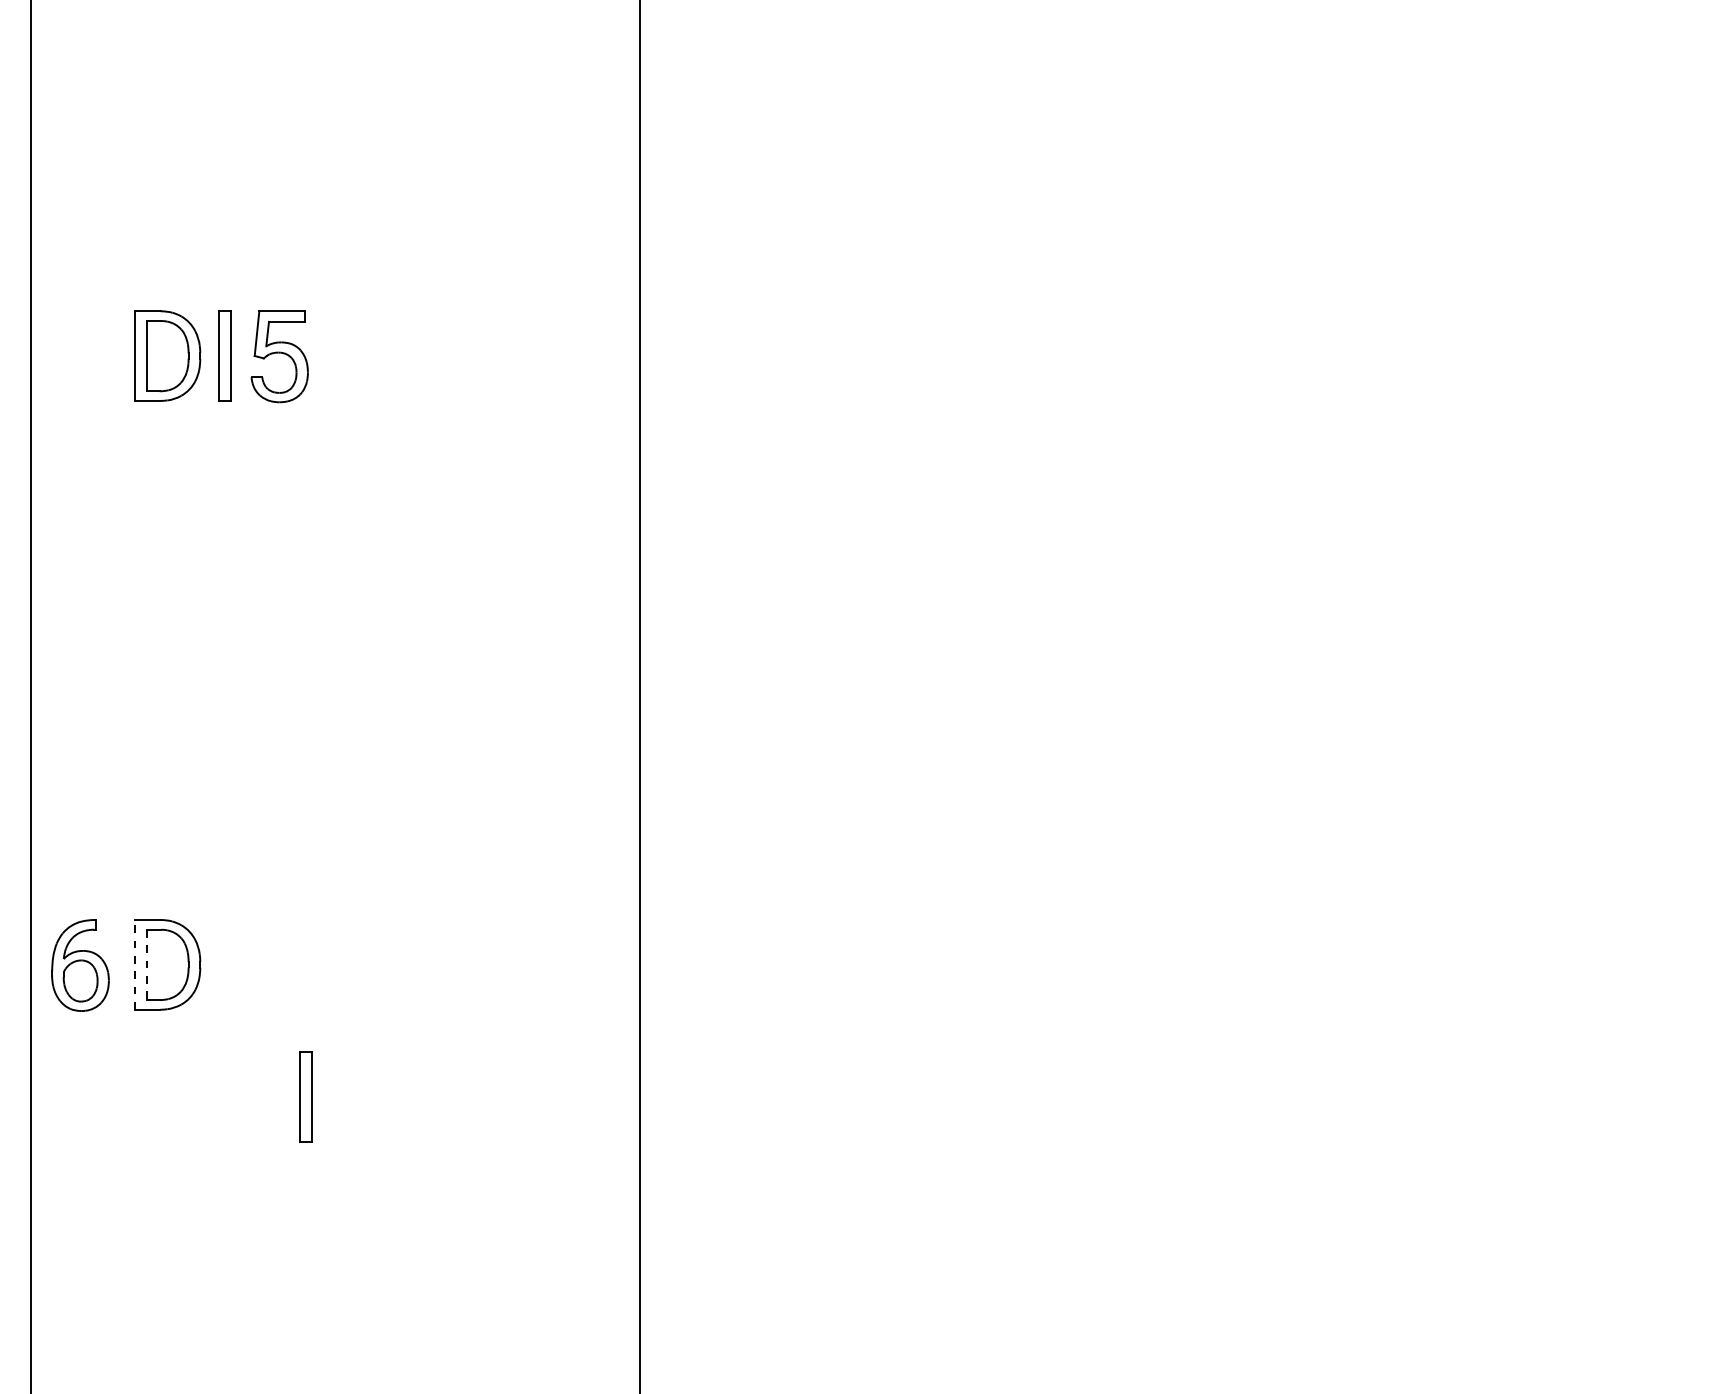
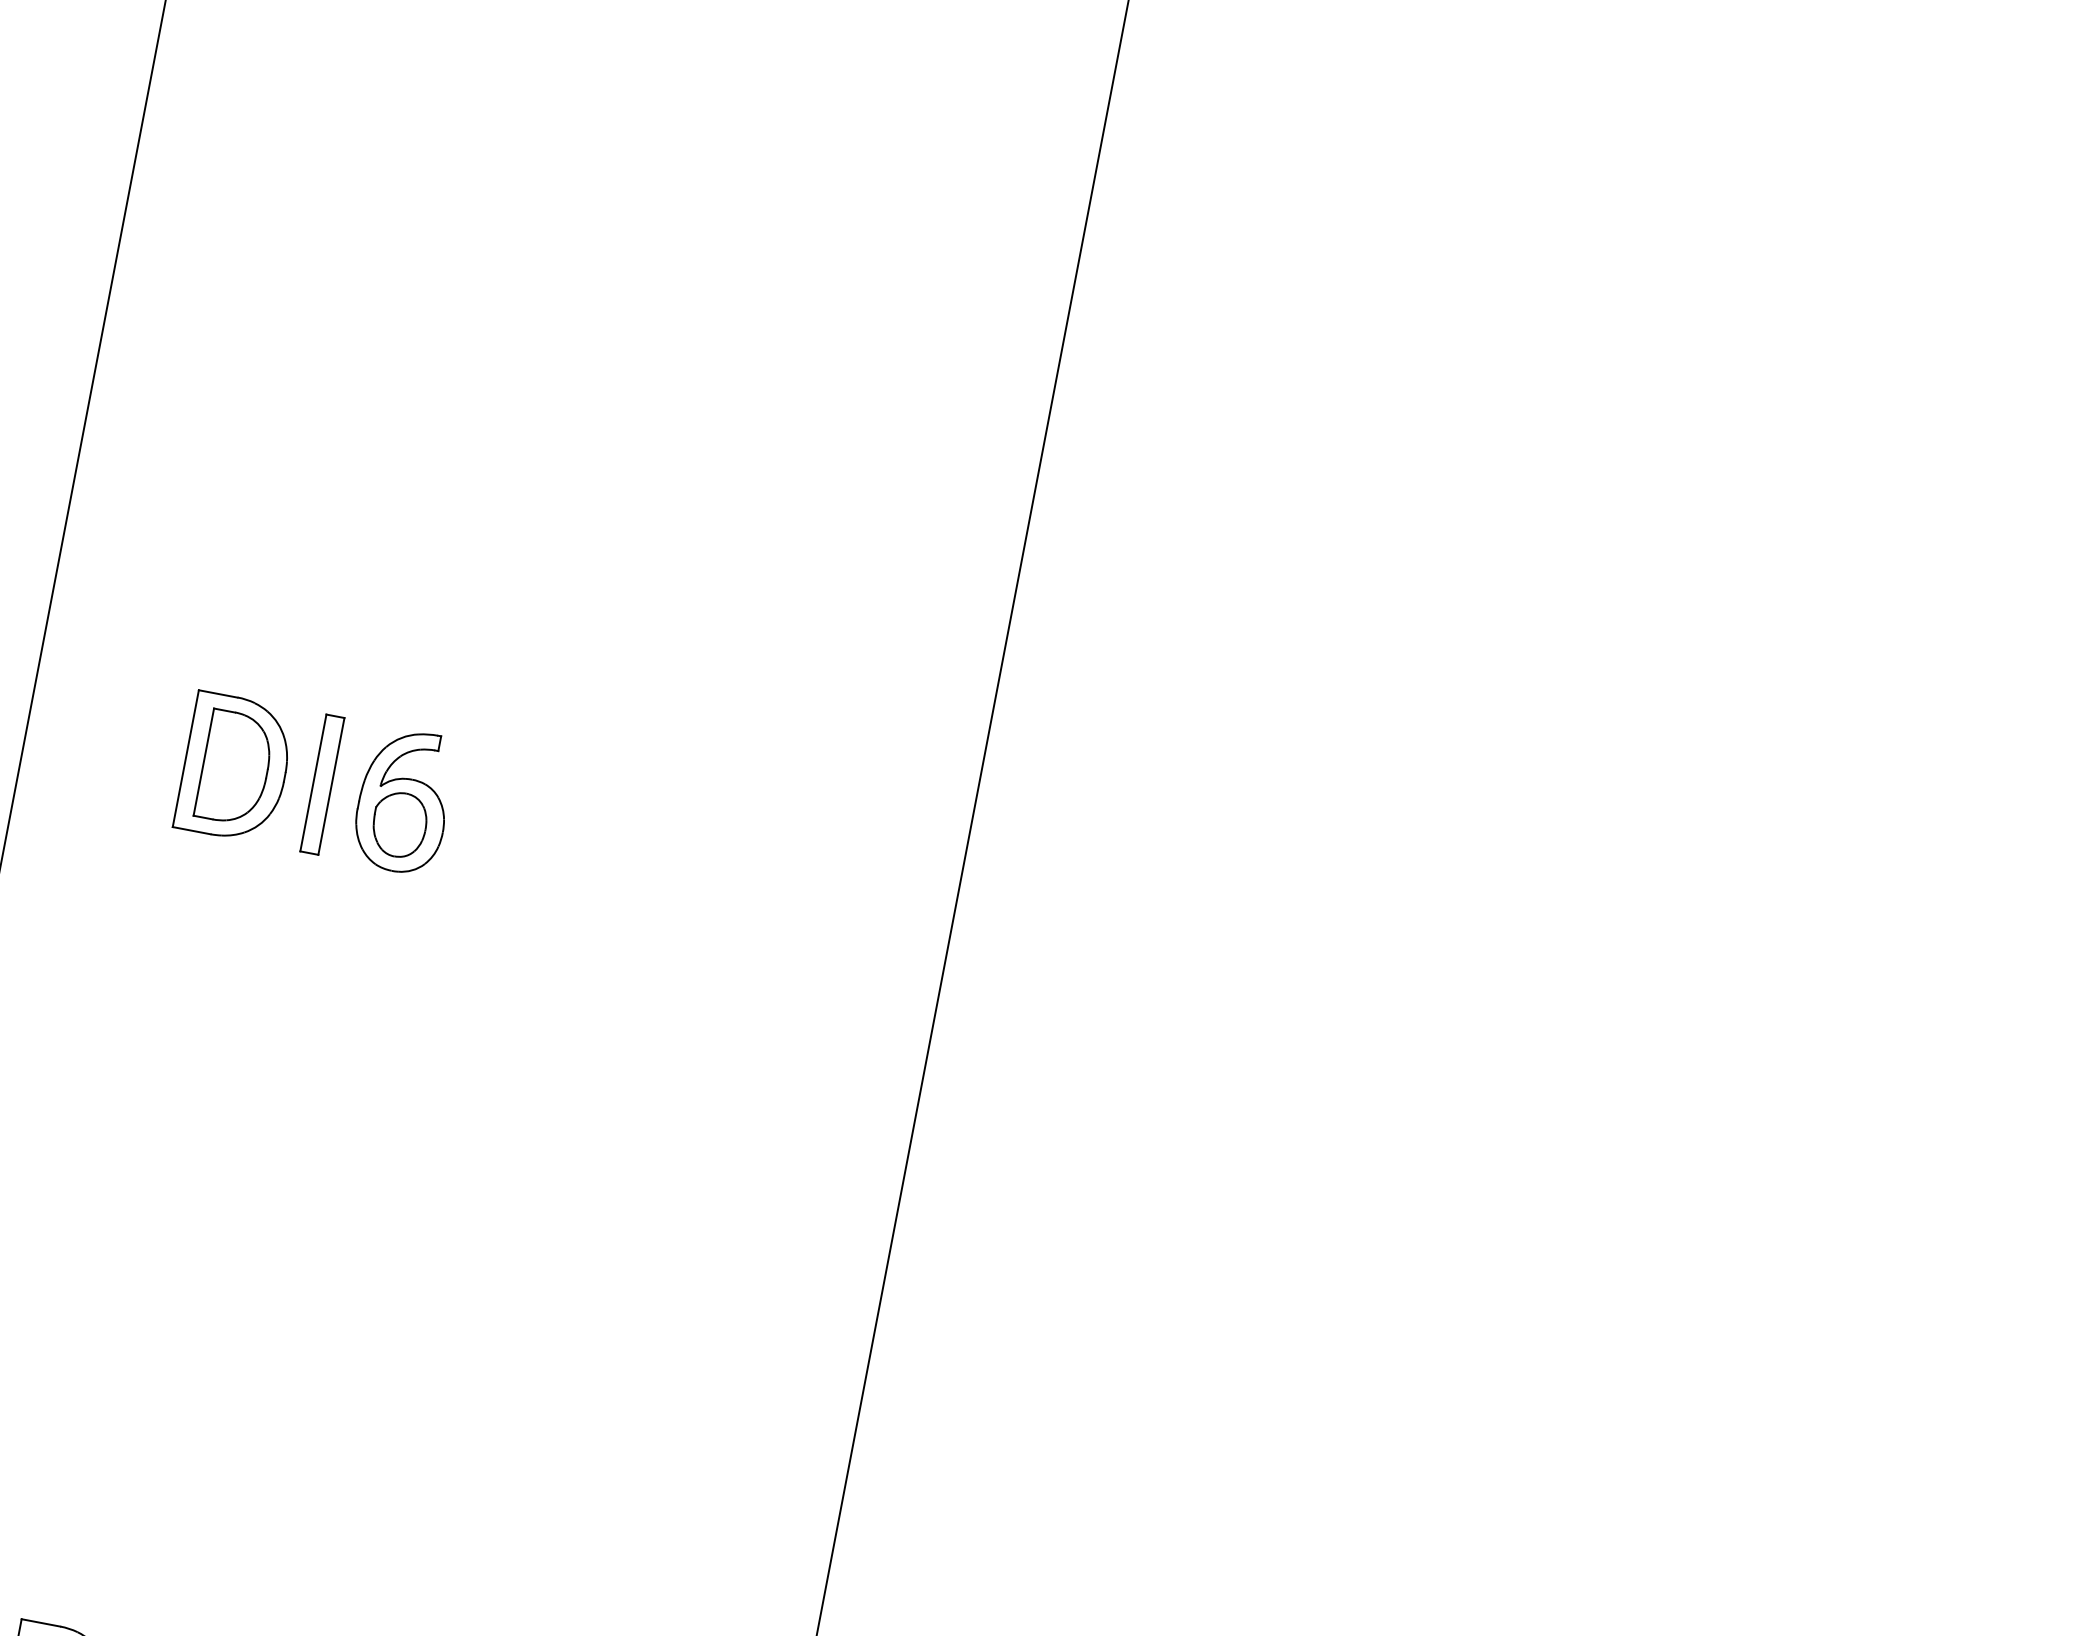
line: (135, 964) -> (185, 758), dashed -> solid
part: (80, 965) -> (403, 801), moved
line: (147, 965) -> (204, 763), dashed -> solid
part: (305, 1096) -> (321, 783), moved

